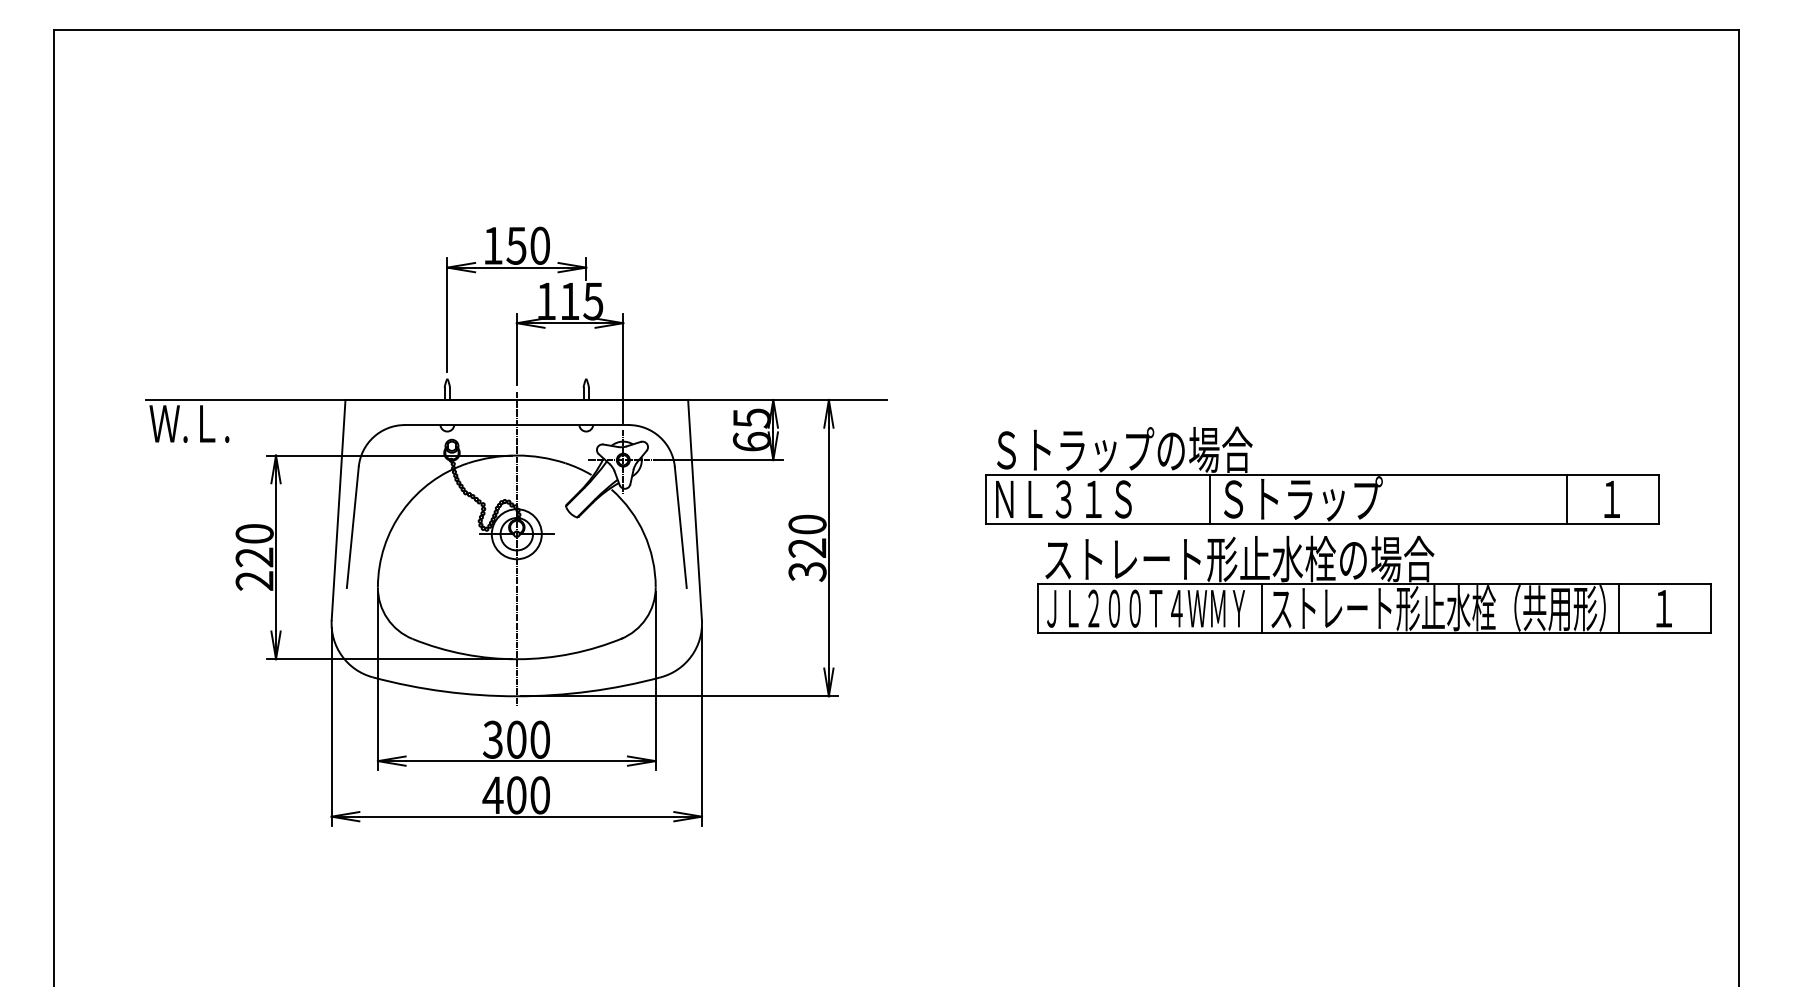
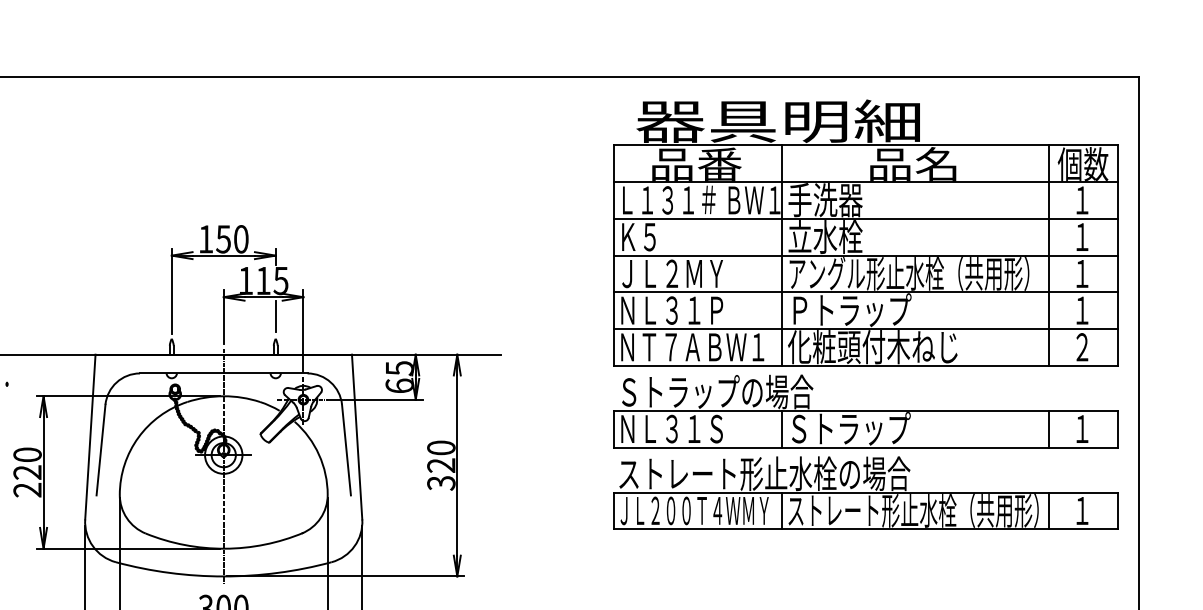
part: (1374, 237) -> (865, 233), added
line: (586, 349) -> (275, 316), added
part: (1322, 475) -> (865, 411), moved

